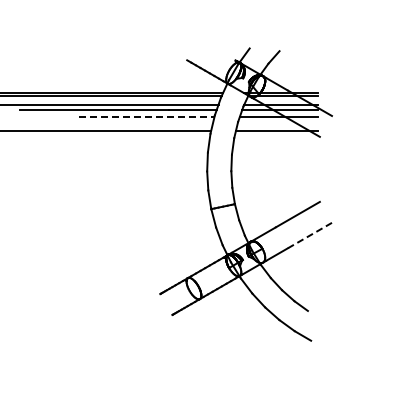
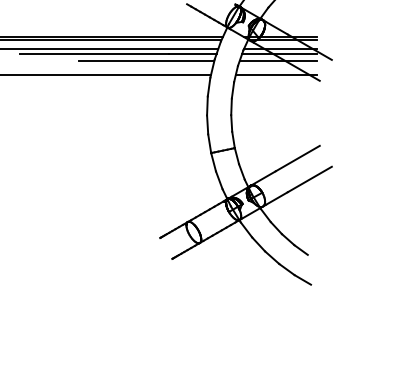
line: (146, 117) -> (146, 61), dashed -> solid
line: (309, 235) -> (309, 179), dashed -> solid

